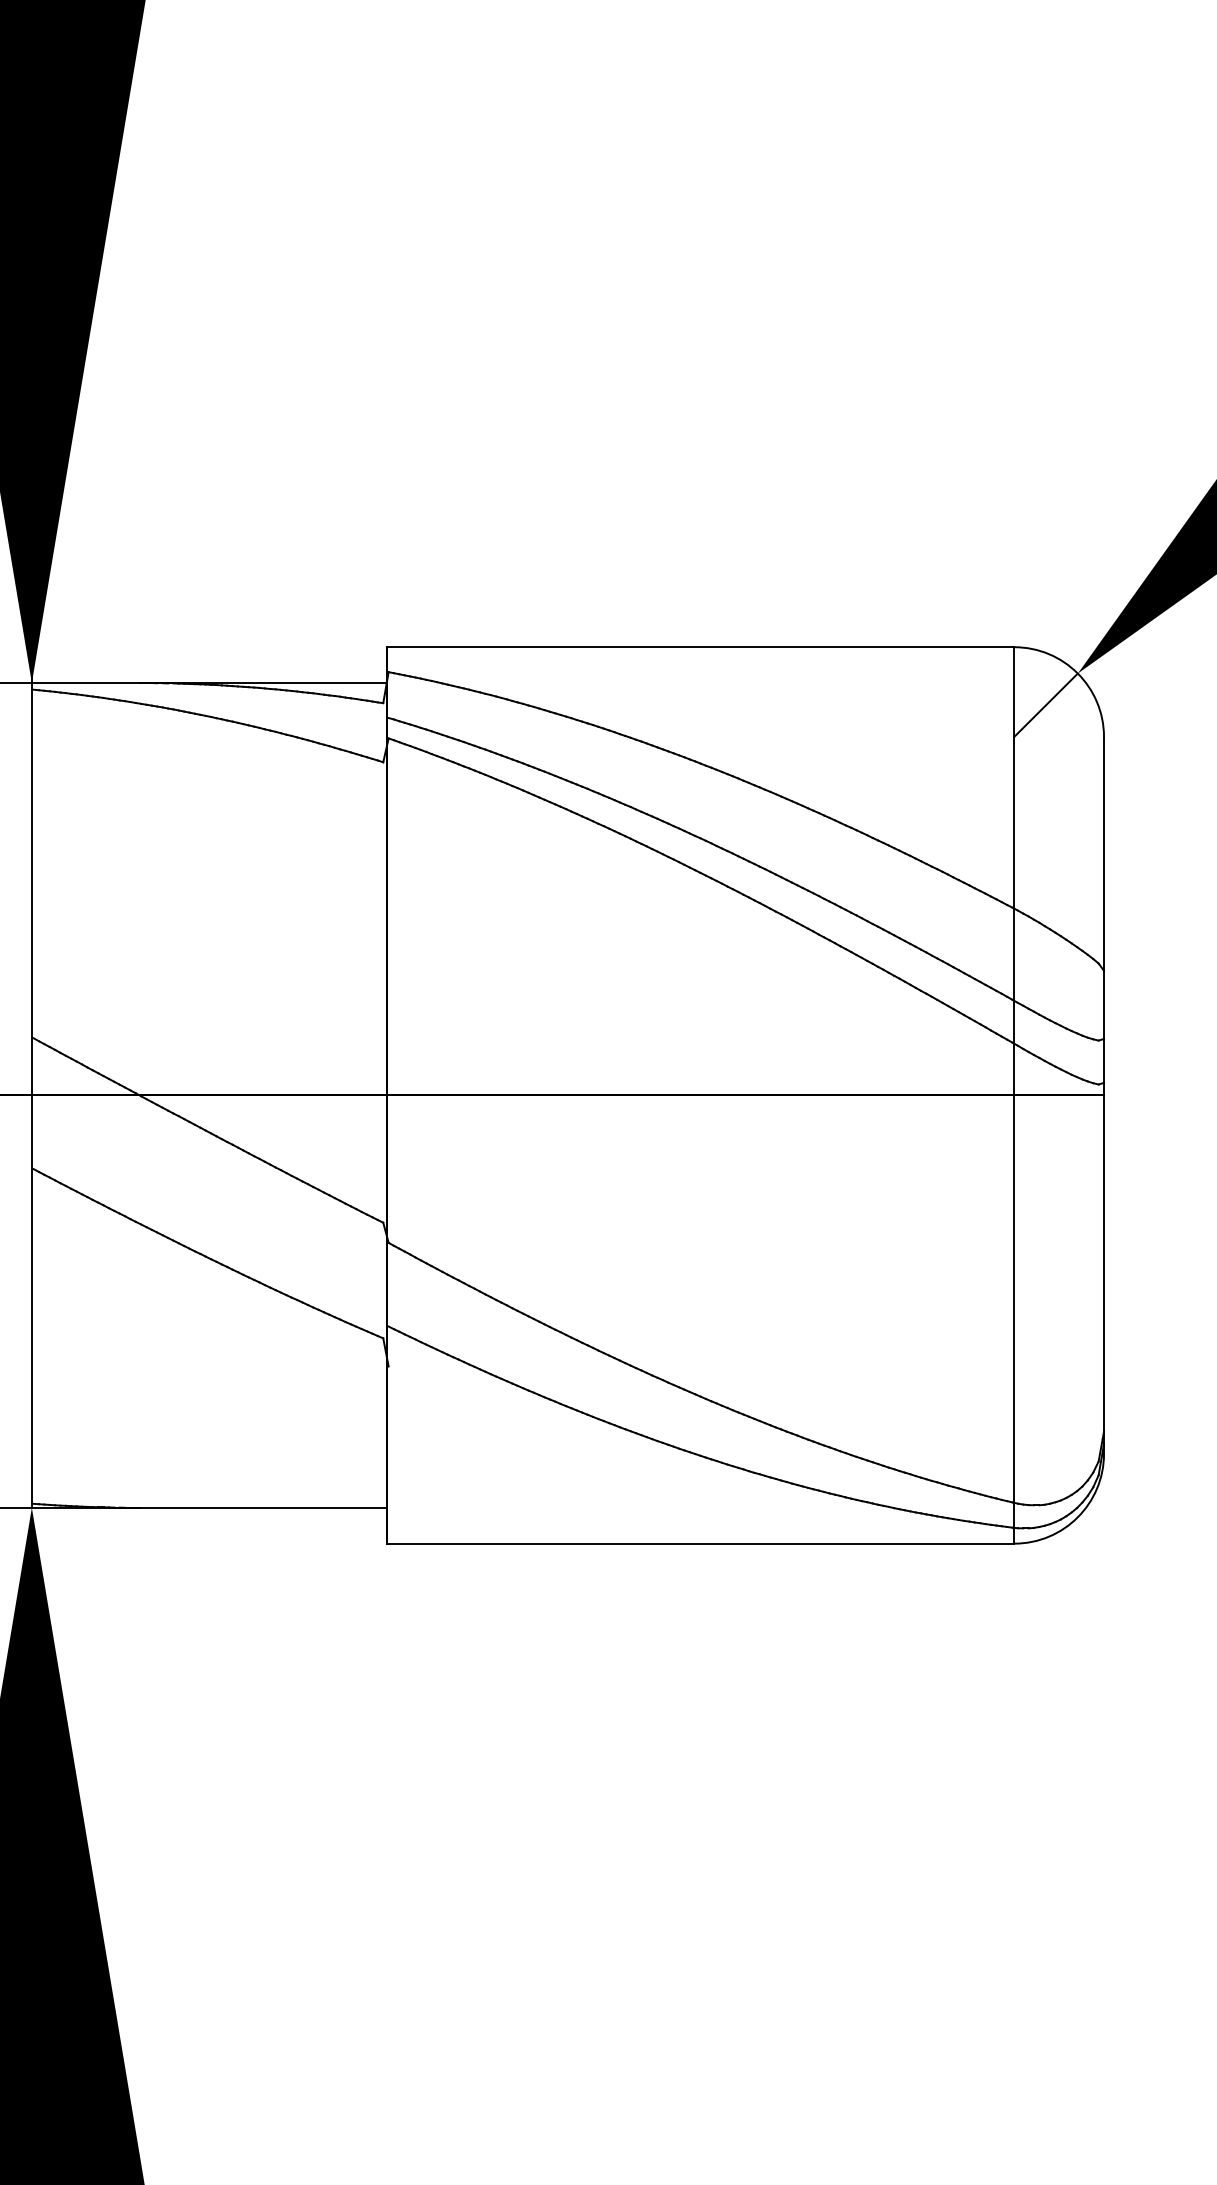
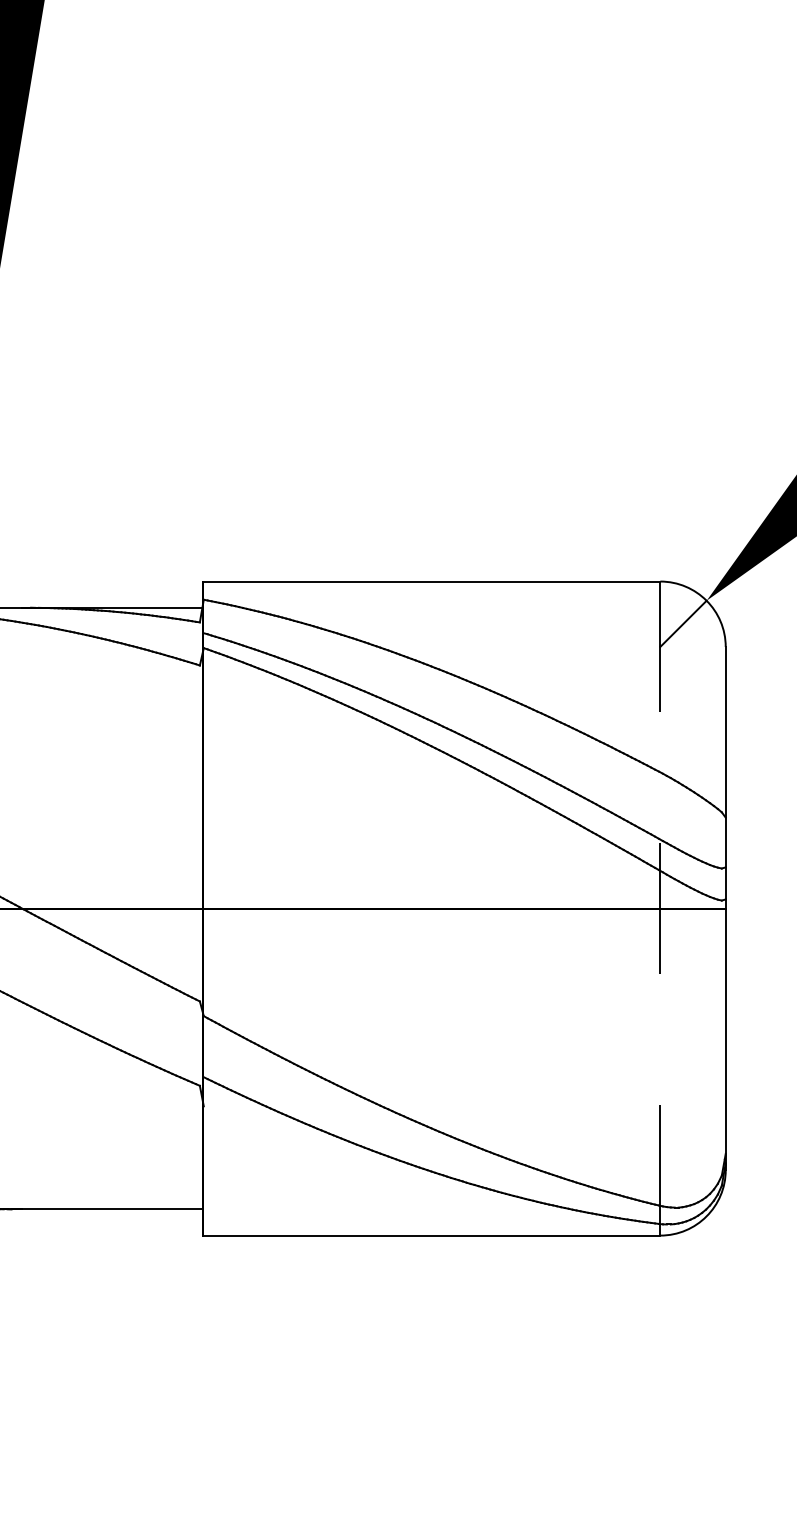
line: (1014, 1094) -> (660, 907), solid -> dashed

